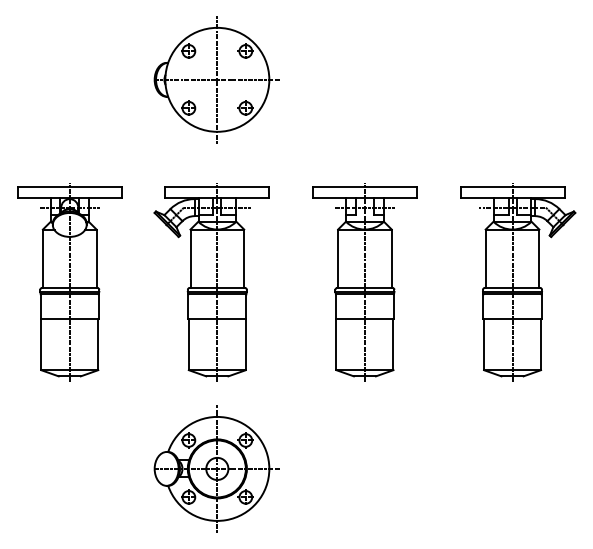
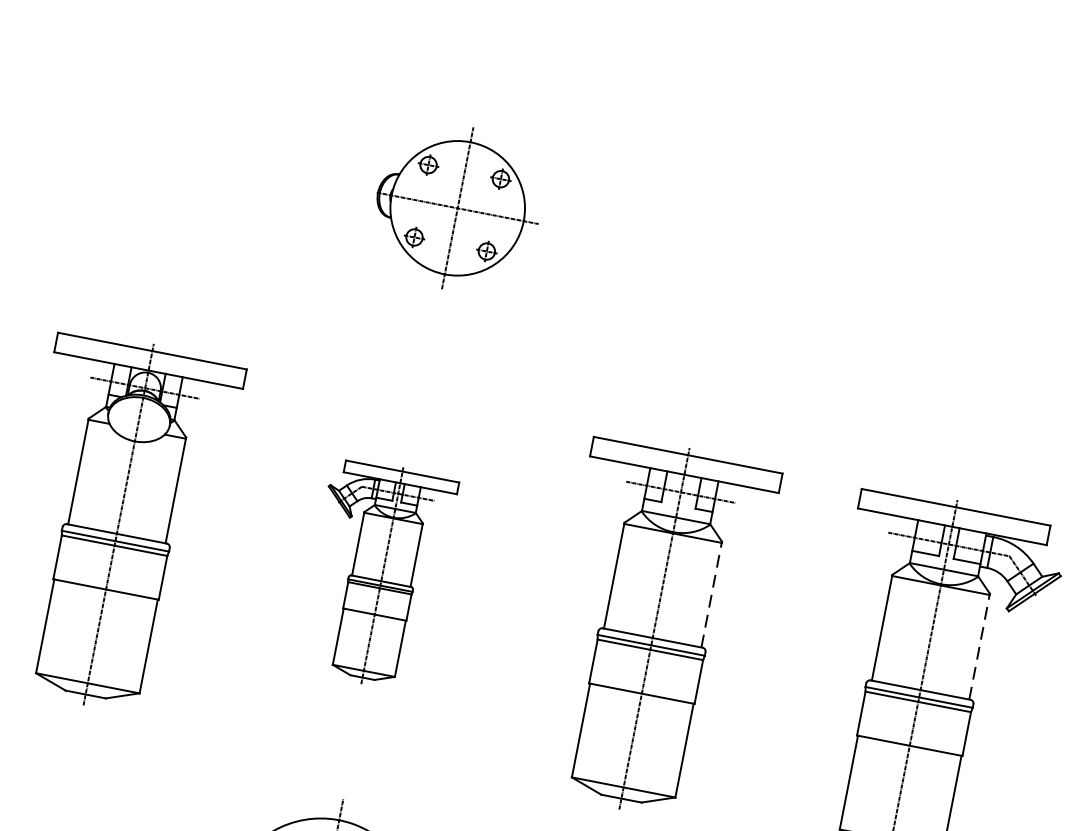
part: (216, 79) -> (456, 207), size x0.7
line: (391, 259) -> (710, 595), solid -> dashed
line: (539, 259) -> (979, 648), solid -> dashed
part: (211, 282) -> (376, 574), size x0.6

